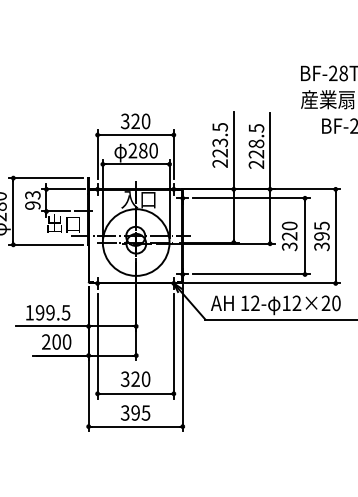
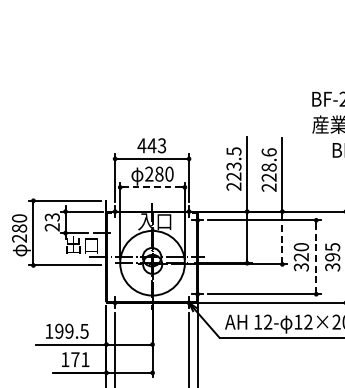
text: (135, 121) -> (151, 145), 320 -> 443
text: (256, 128) -> (269, 152), 228.5 -> 228.6
line: (135, 164) -> (151, 187), solid -> dashed
text: (32, 205) -> (51, 227), 93 -> 23
line: (270, 217) -> (282, 238), solid -> dashed
line: (305, 236) -> (316, 257), solid -> dashed
text: (56, 341) -> (75, 359), 200 -> 171

